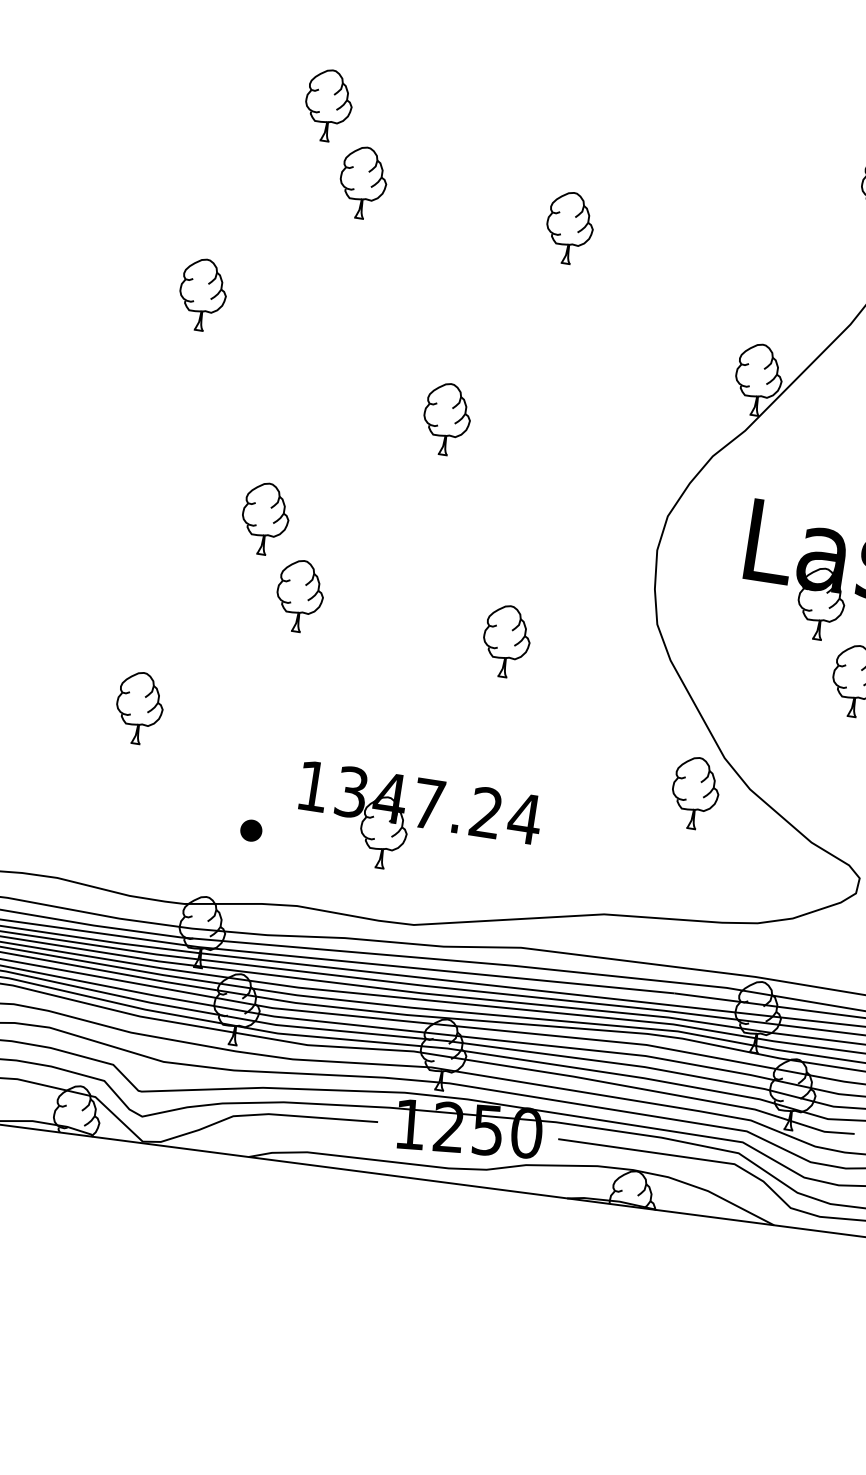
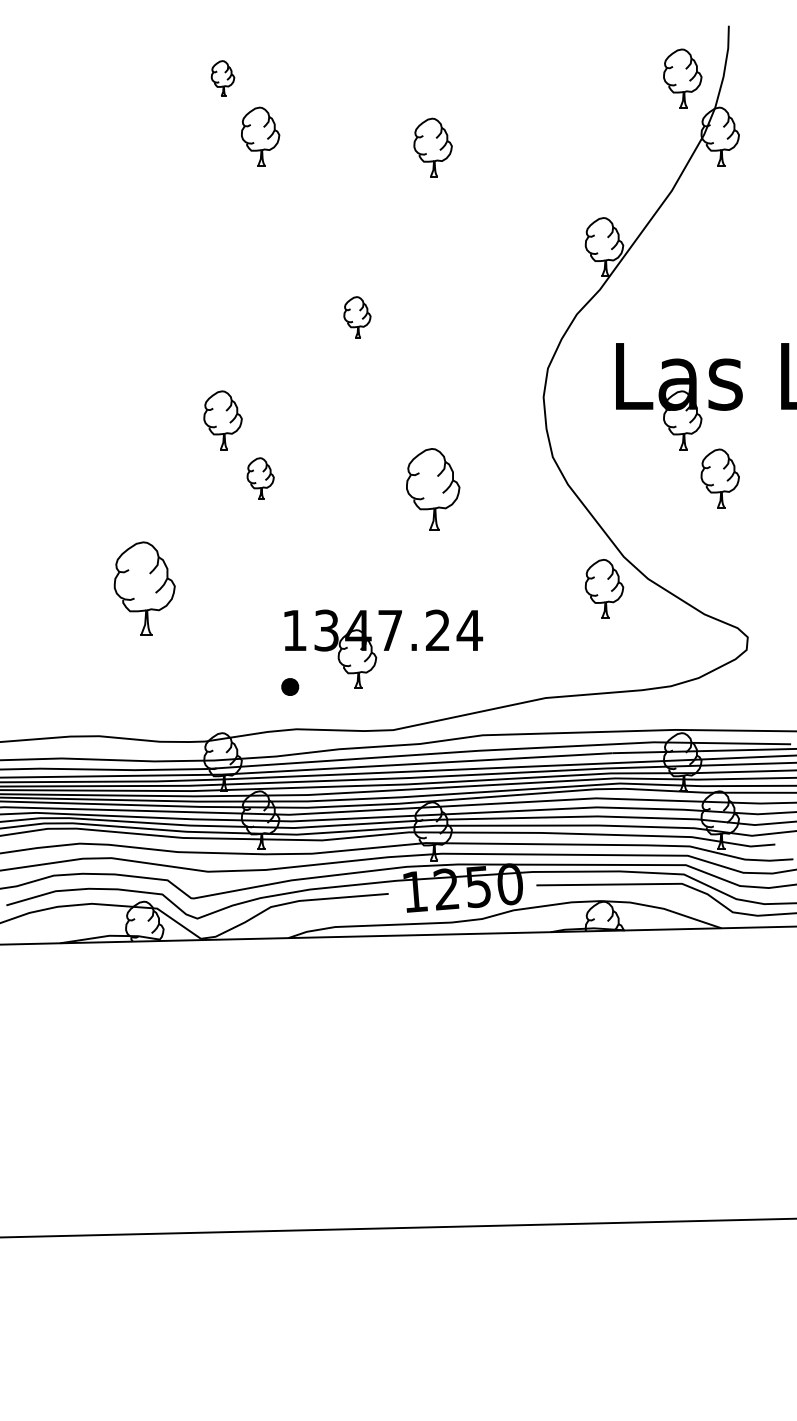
part: (327, 105) -> (222, 78), size x0.6
part: (202, 294) -> (144, 246), removed
part: (446, 419) -> (357, 317), size x0.7
part: (299, 596) -> (260, 478), size x0.7
part: (505, 641) -> (432, 489), size x1.4
part: (139, 707) -> (144, 588), size x1.6
part: (251, 830) -> (290, 686), moved

